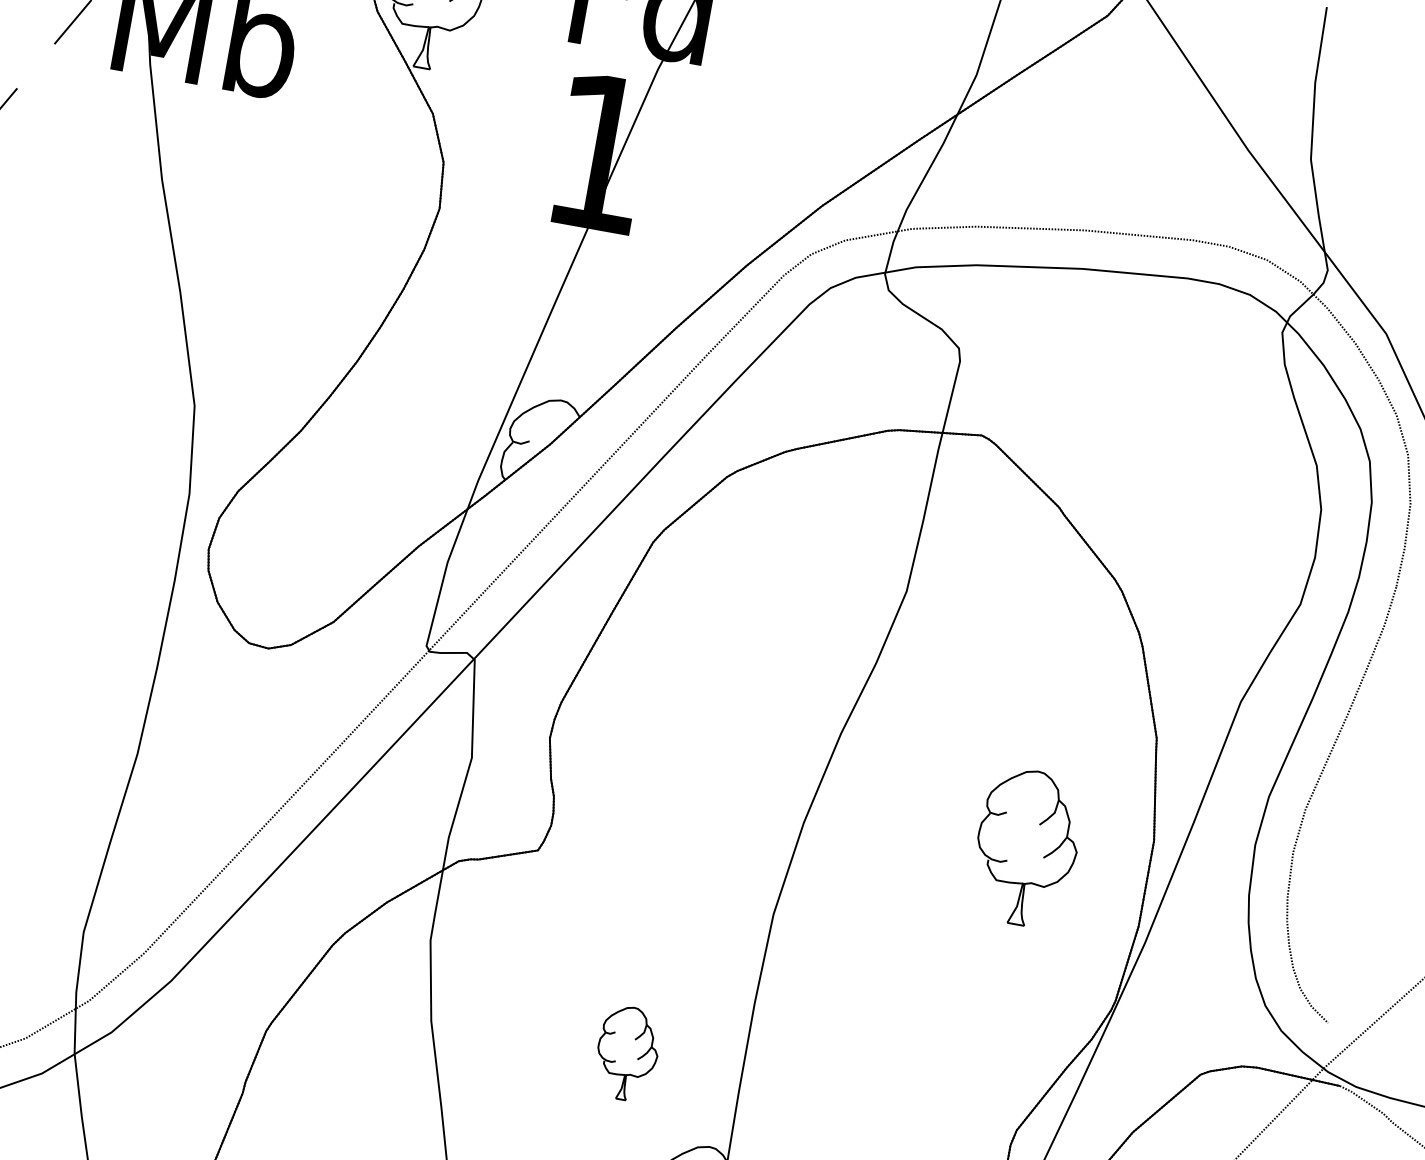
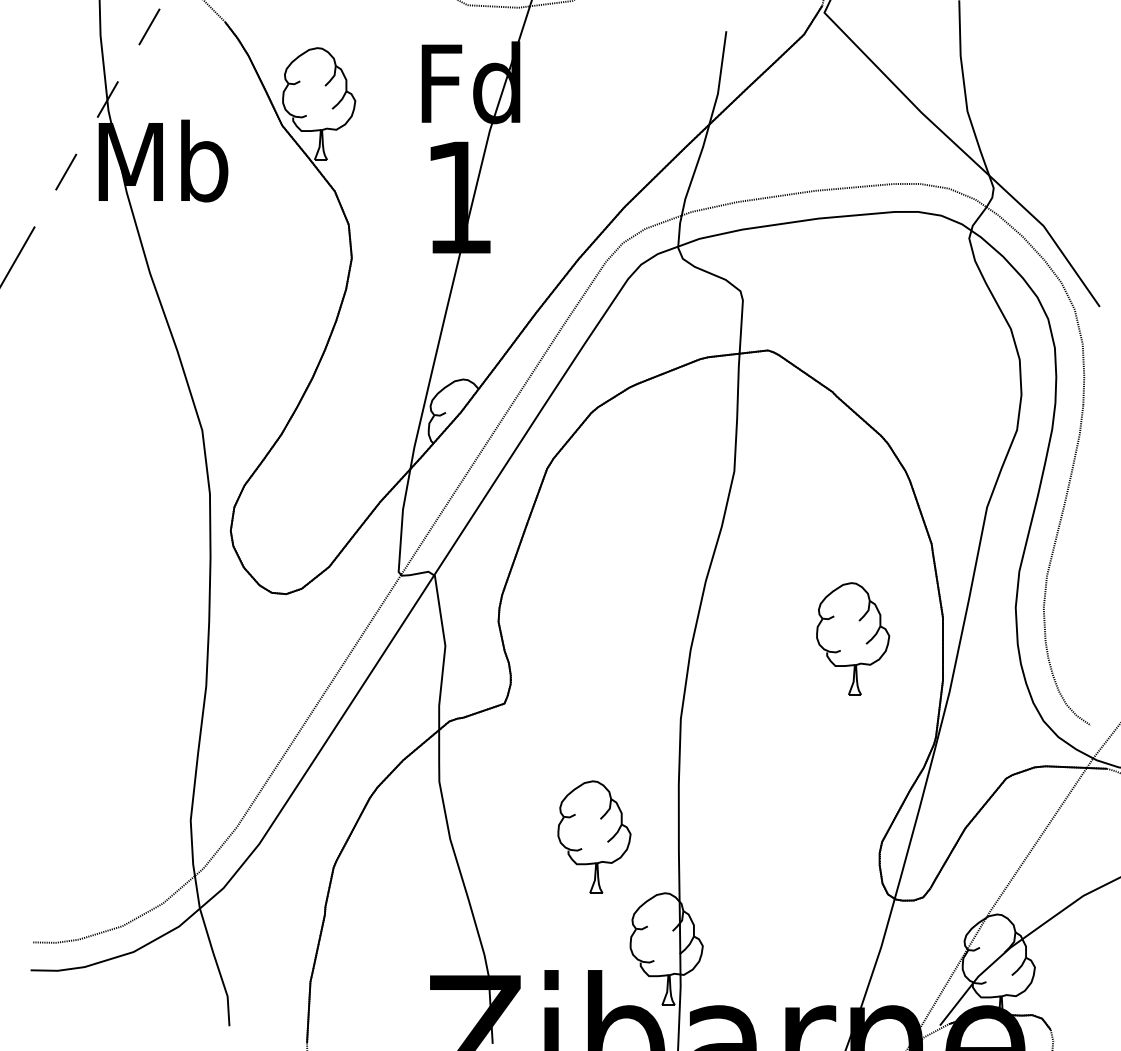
part: (627, 1052) -> (594, 836), size x1.67

